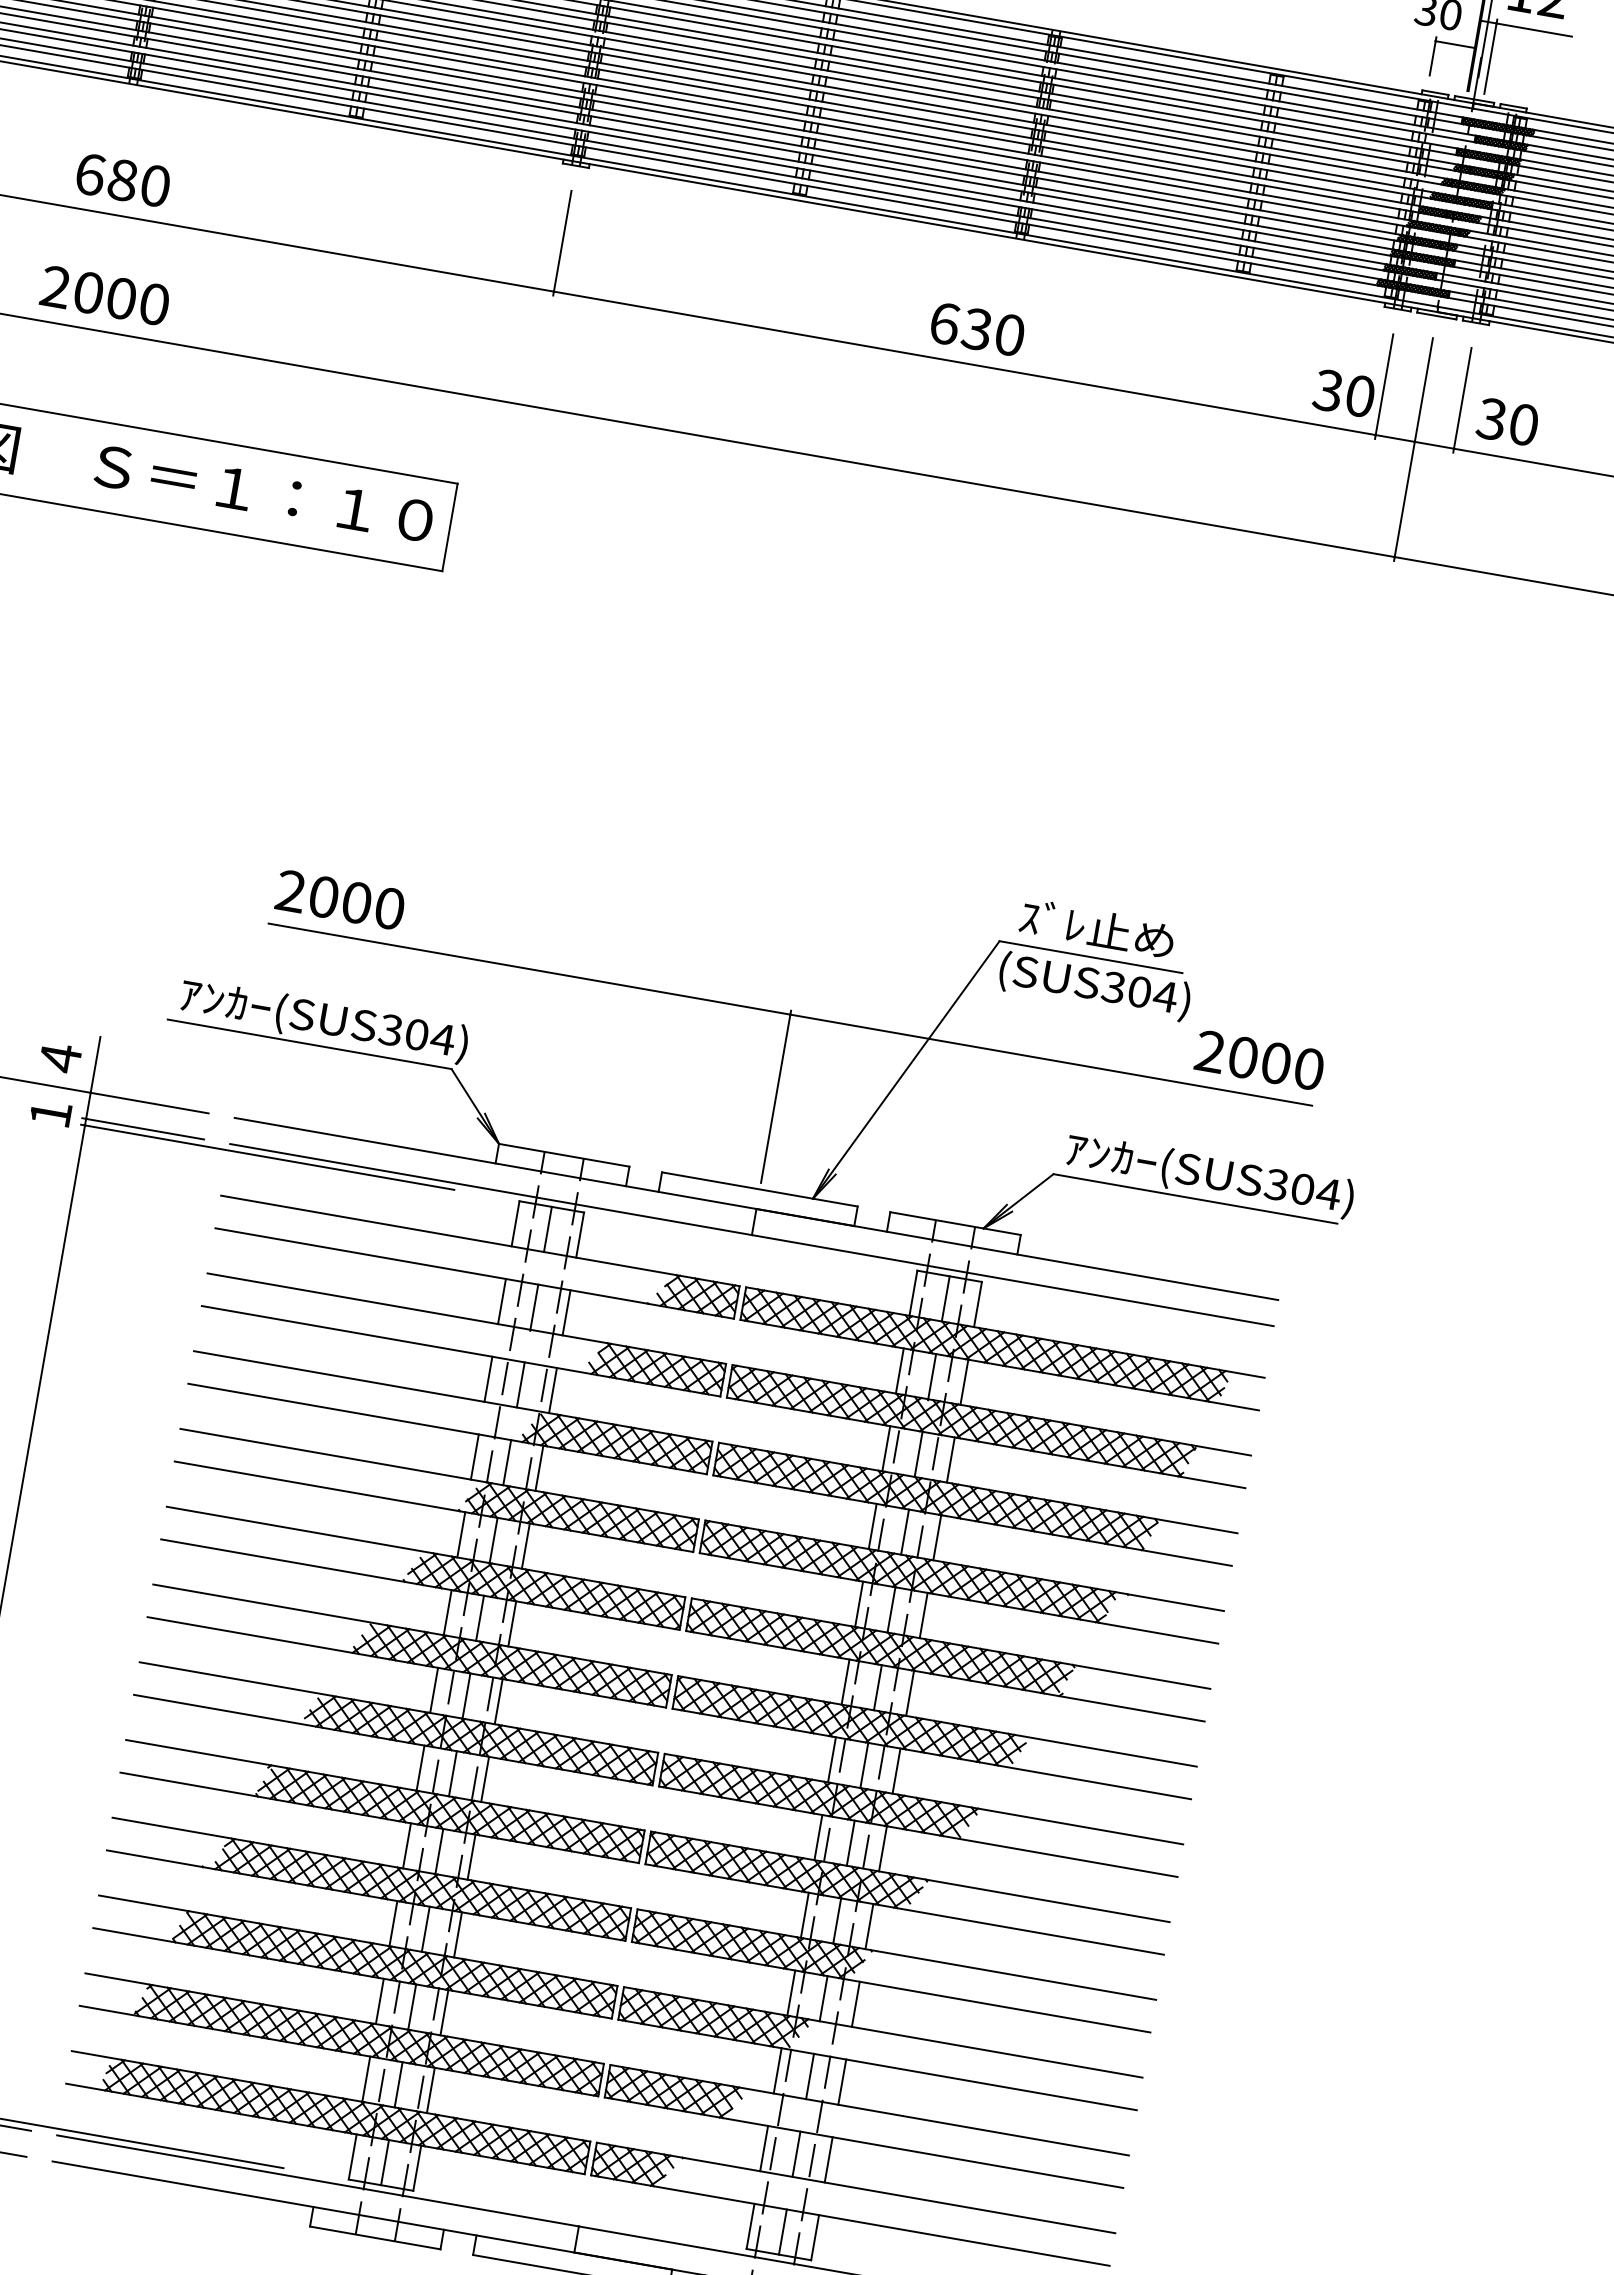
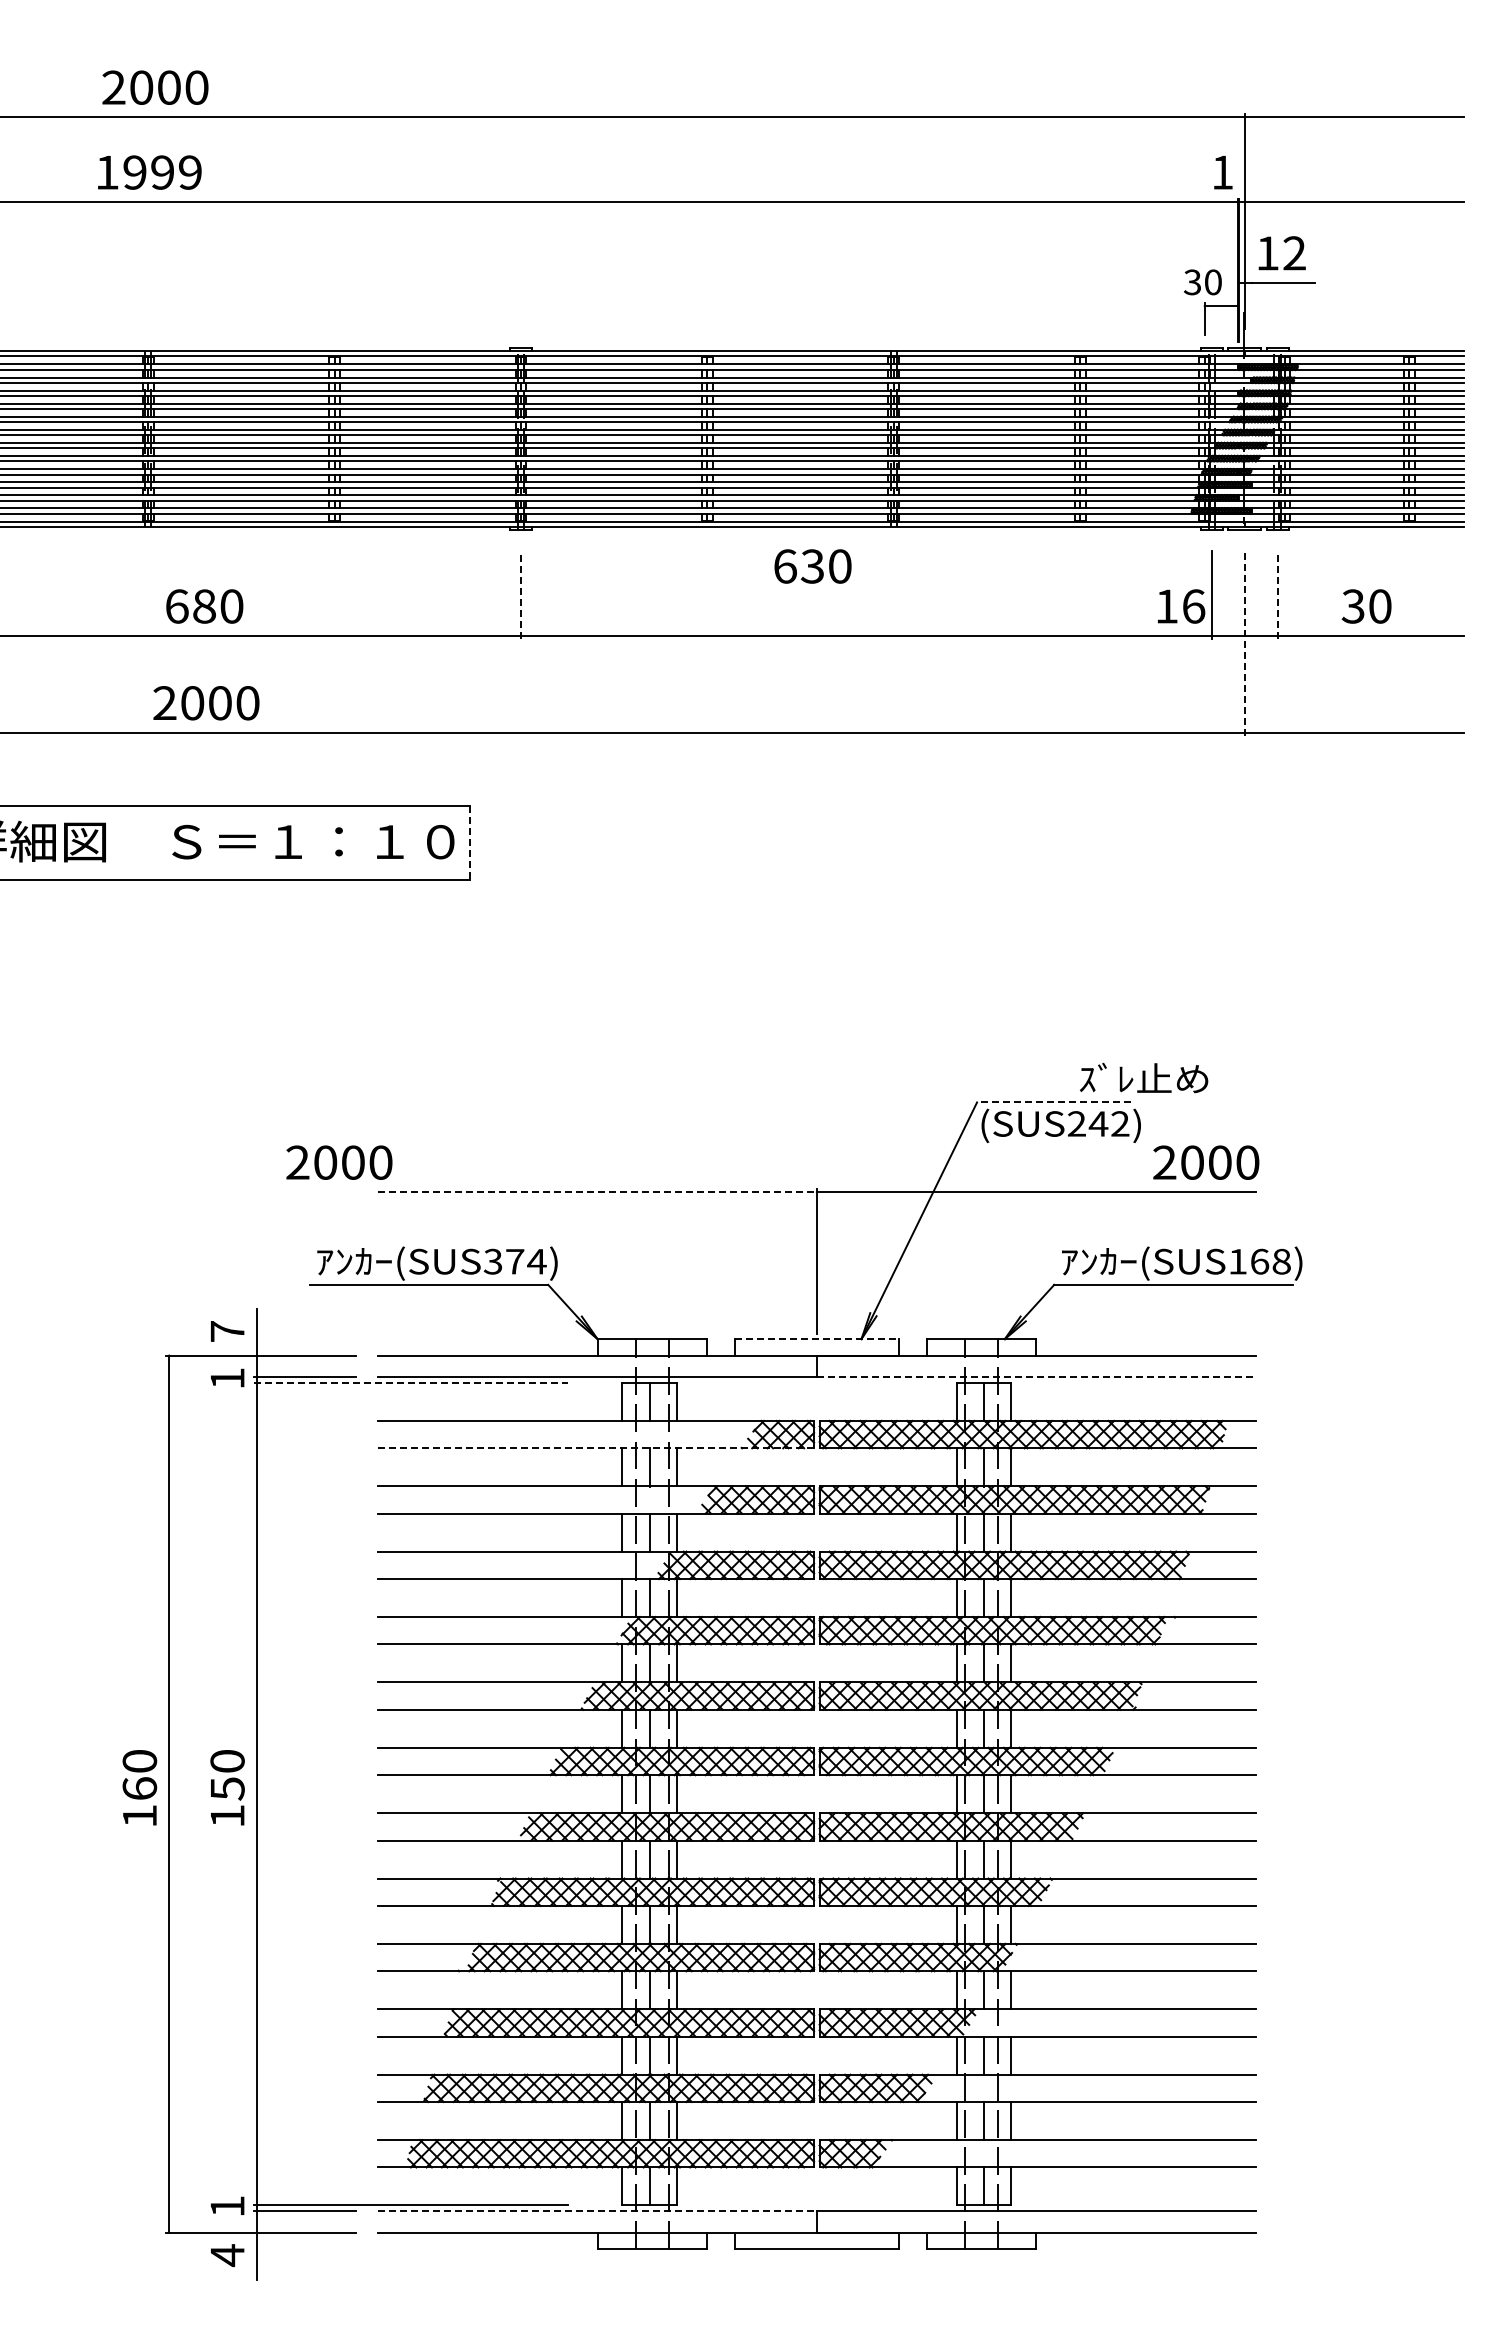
line: (1490, 56) -> (1251, 310), removed
text: (122, 180) -> (204, 606), moved
line: (562, 243) -> (521, 595), solid -> dashed
text: (105, 296) -> (206, 703), moved
text: (976, 329) -> (812, 566), moved
text: (1344, 393) -> (1180, 606), 30 -> 16
line: (1462, 400) -> (1277, 595), solid -> dashed
text: (1507, 421) -> (1366, 606), moved
line: (1413, 449) -> (1244, 642), solid -> dashed
line: (449, 527) -> (469, 843), solid -> dashed
text: (340, 899) -> (339, 1162), moved
text: (1098, 927) -> (1144, 1077), moved
line: (1090, 957) -> (1053, 1102), solid -> dashed
line: (530, 969) -> (598, 1192), solid -> dashed
text: (1139, 991) -> (1098, 1123), (SUS304) -> (SUS242)
text: (417, 1034) -> (515, 1261), (SUS304) -> (SUS374)
text: (60, 1058) -> (227, 1331), 4 -> 7
line: (267, 1156) -> (410, 1382), solid -> dashed
text: (1302, 1189) -> (1259, 1261), (SUS304) -> (SUS168)
line: (760, 1190) -> (817, 1339), solid -> dashed
line: (475, 1273) -> (596, 1448), solid -> dashed
line: (1013, 1280) -> (1036, 1377), solid -> dashed
line: (319, 2180) -> (598, 2210), solid -> dashed

